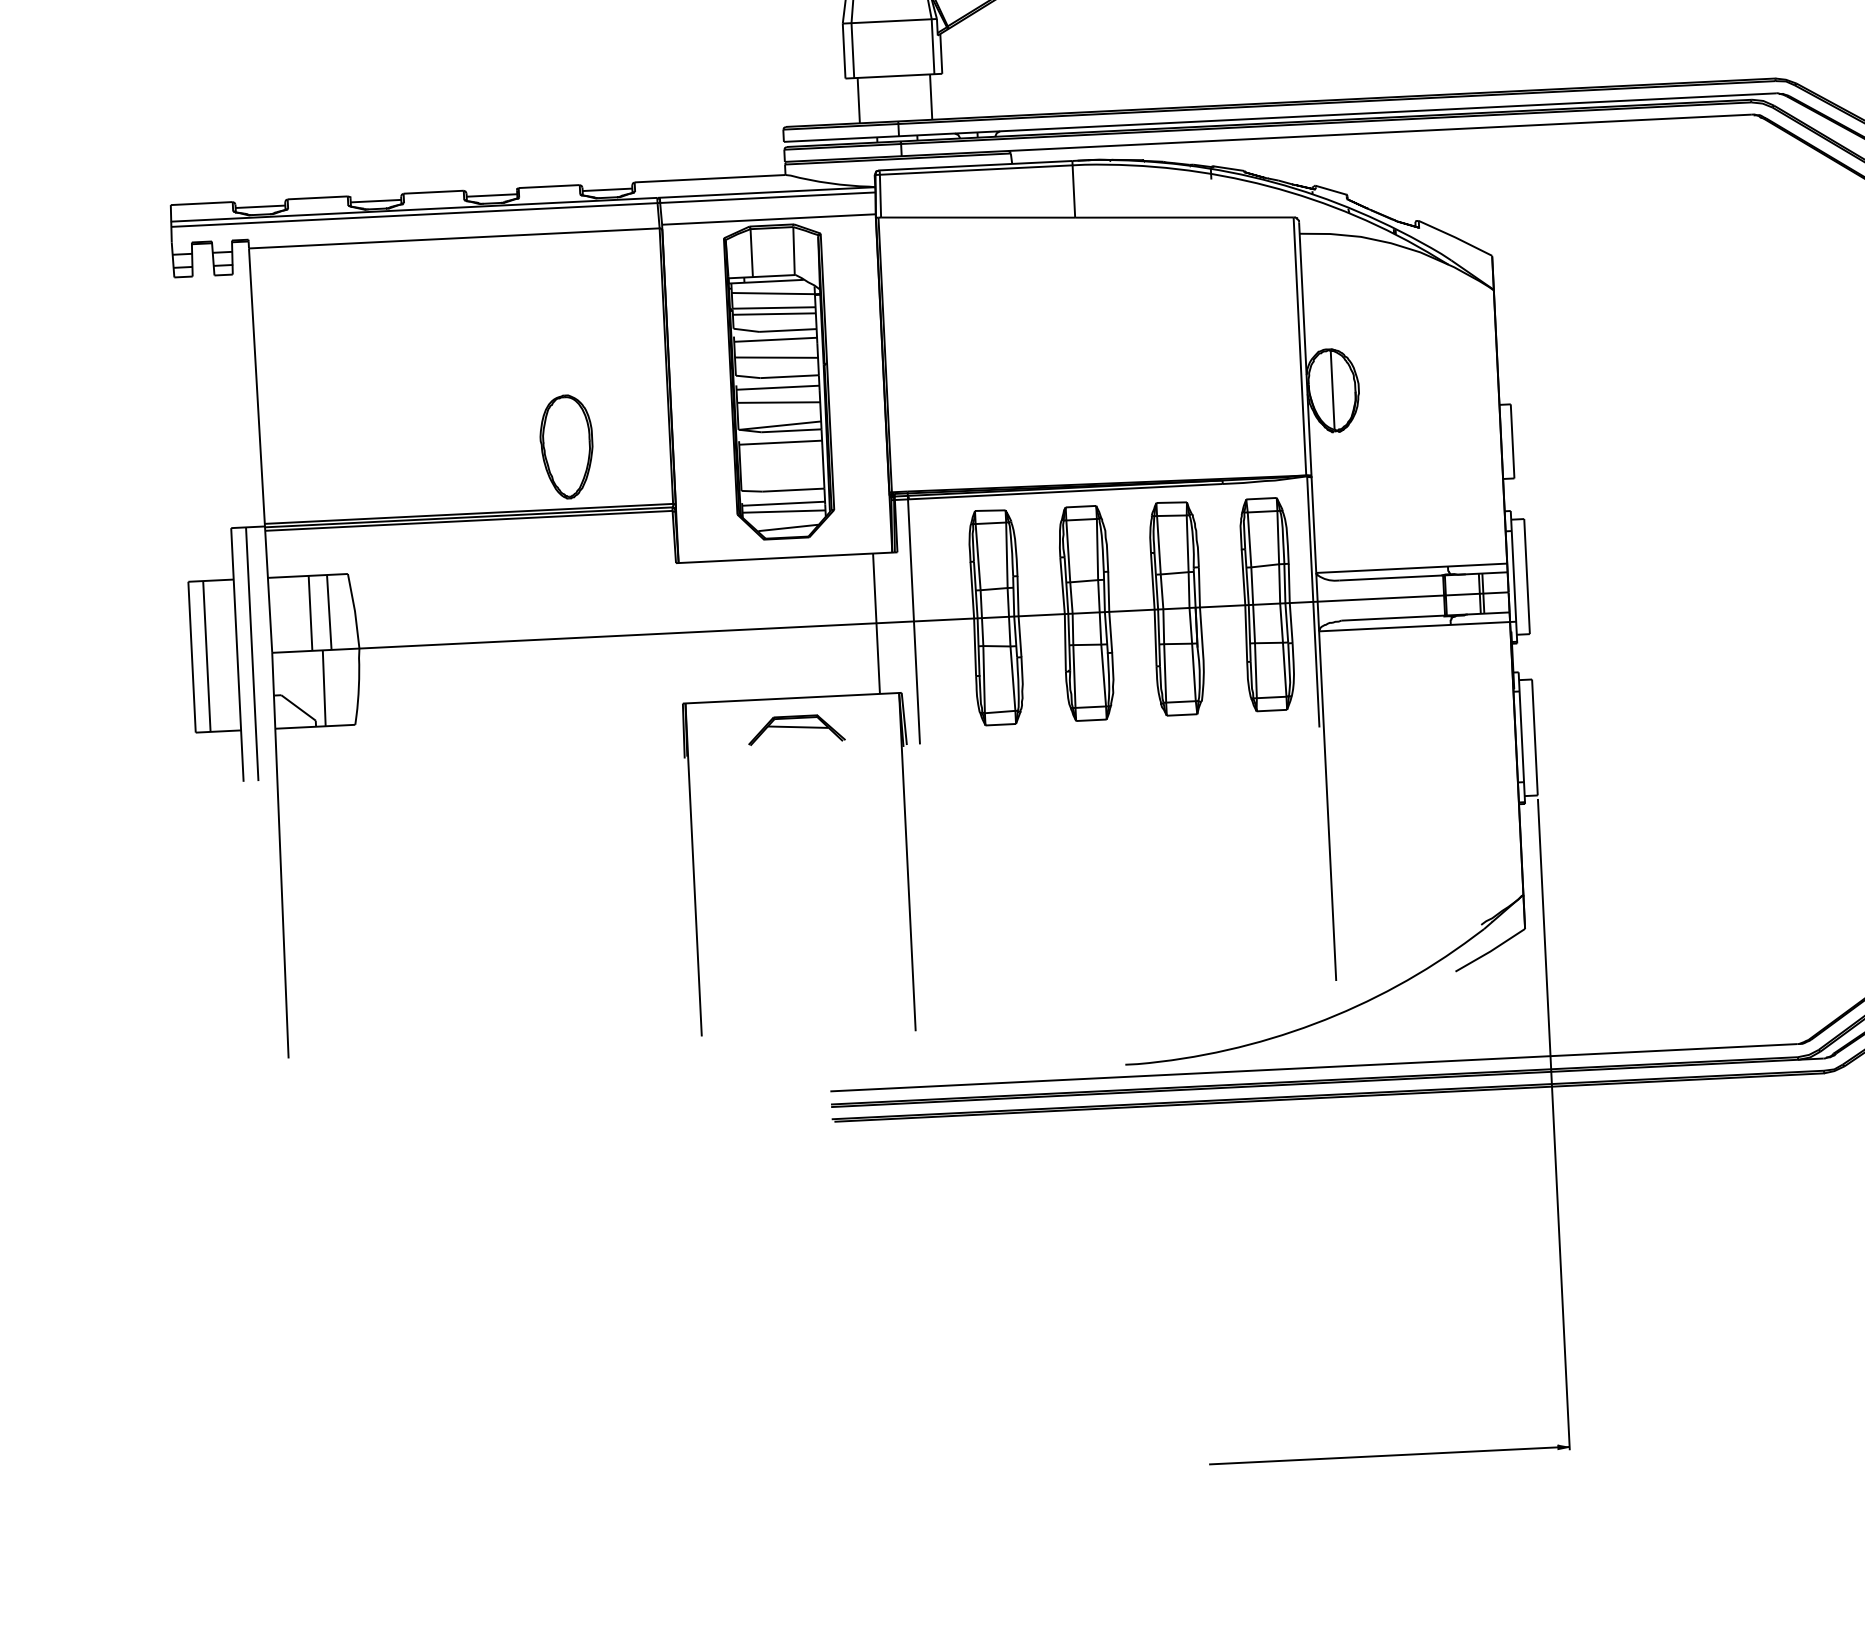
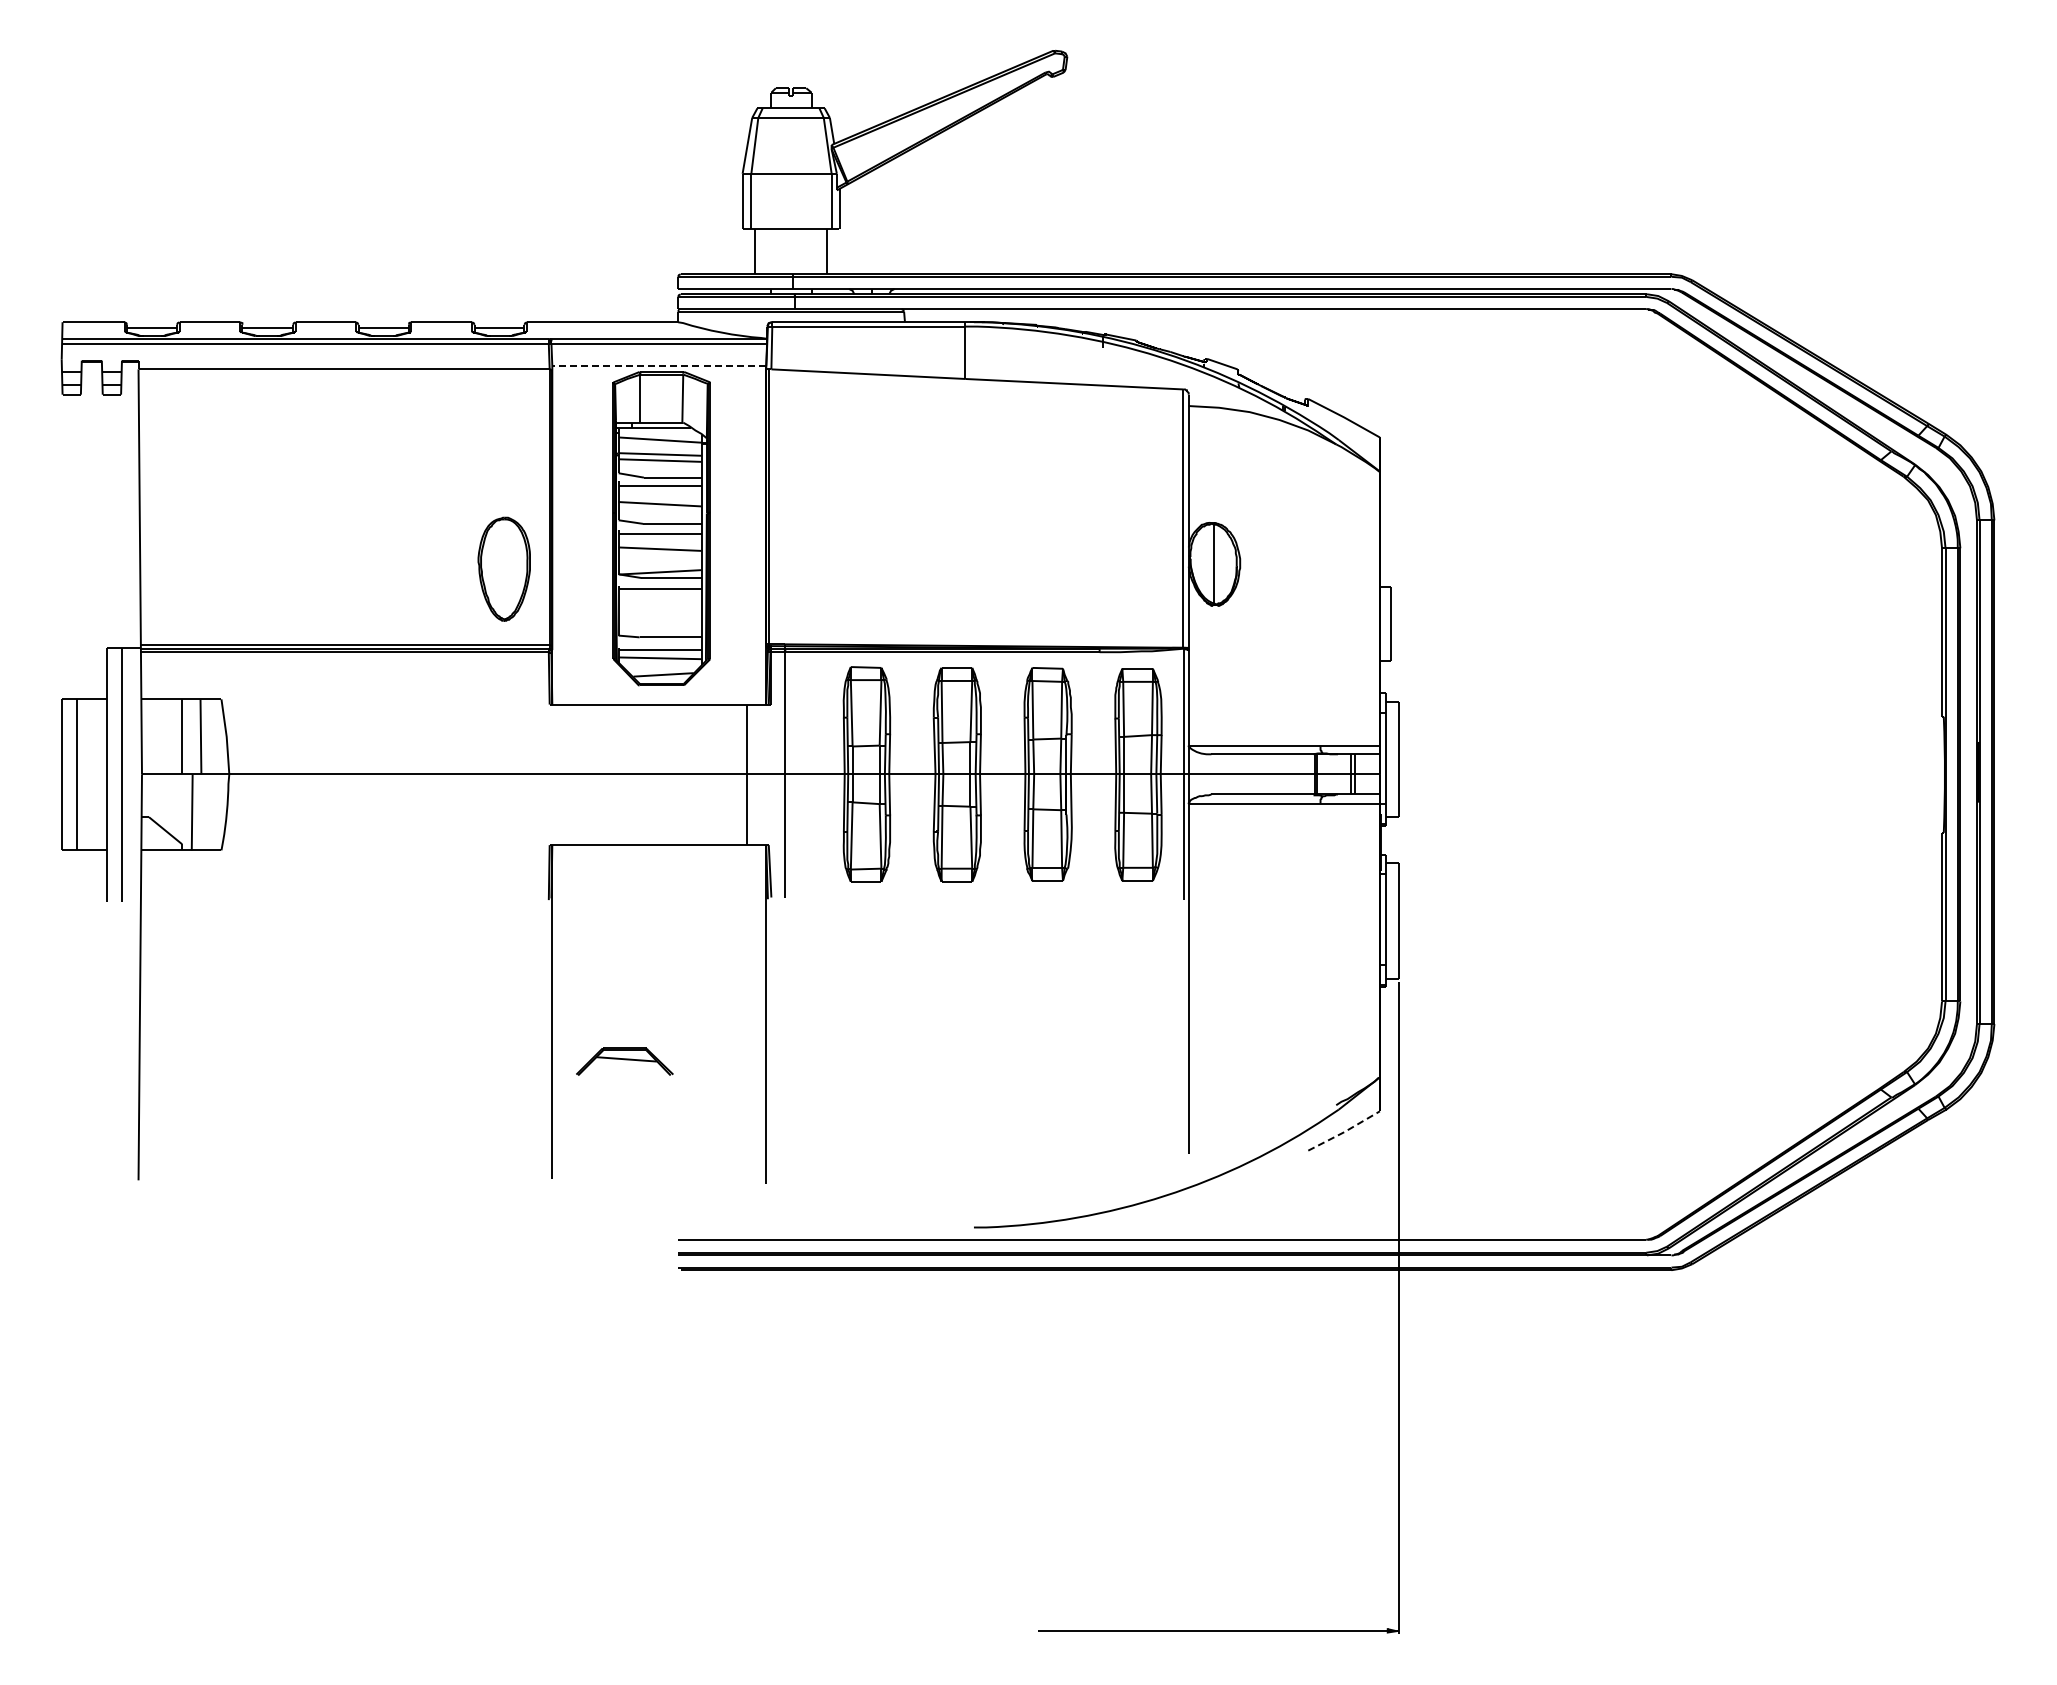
line: (769, 219) -> (659, 365), solid -> dashed
part: (565, 446) -> (503, 568), moved
part: (796, 729) -> (624, 1061), moved
line: (1490, 951) -> (1344, 1132), solid -> dashed

